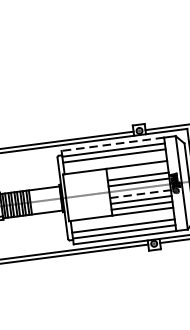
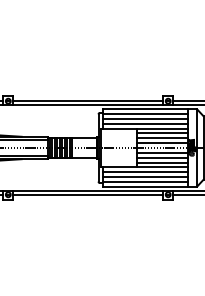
line: (112, 144) -> (144, 109), dashed -> solid
line: (114, 161) -> (144, 123), added
line: (137, 170) -> (162, 133), added
line: (140, 193) -> (162, 152), dashed -> solid
line: (122, 220) -> (144, 172), added

